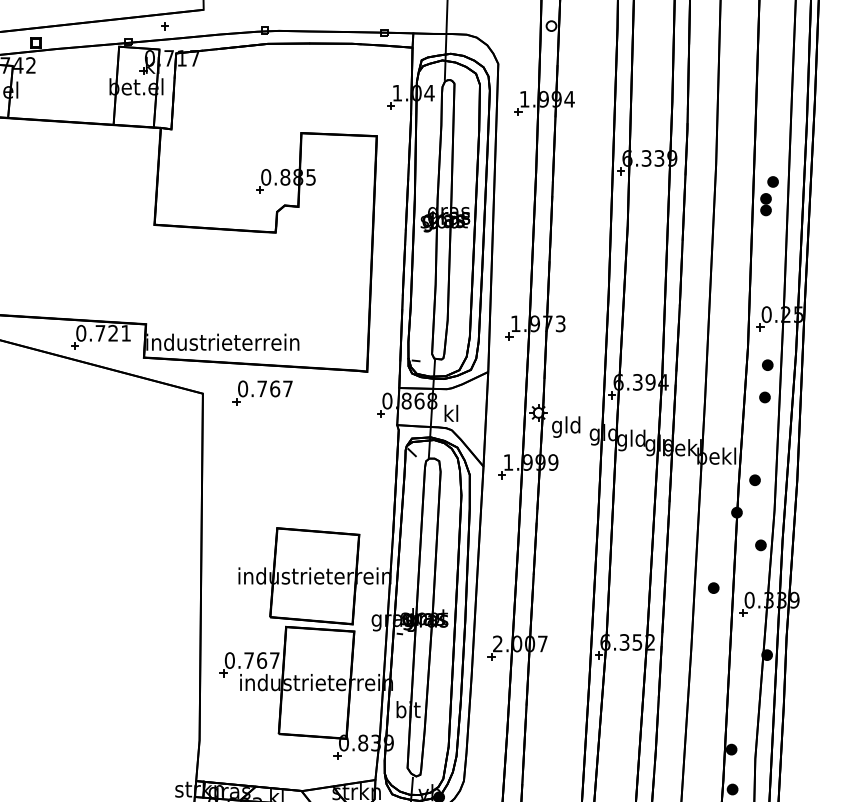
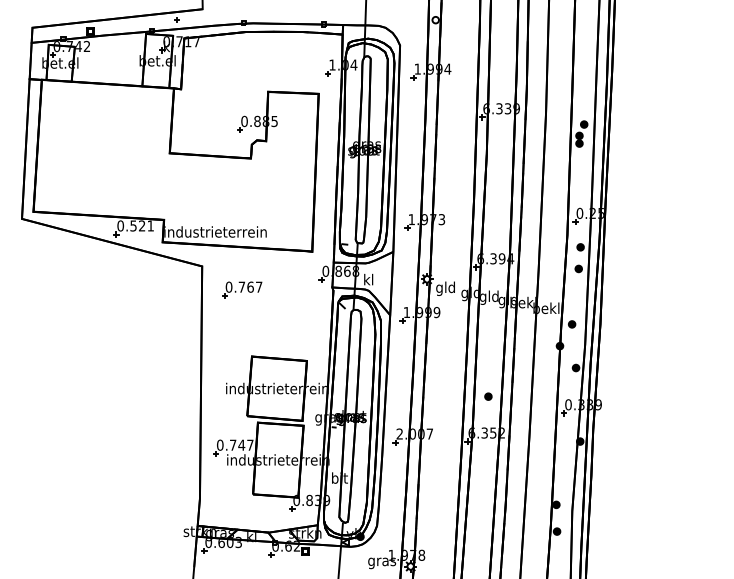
text: (100, 332) -> (133, 225), 0.721 -> 0.521
part: (263, 392) -> (242, 289), moved
part: (713, 587) -> (488, 396), moved
text: (261, 659) -> (241, 444), 0.767 -> 0.747

